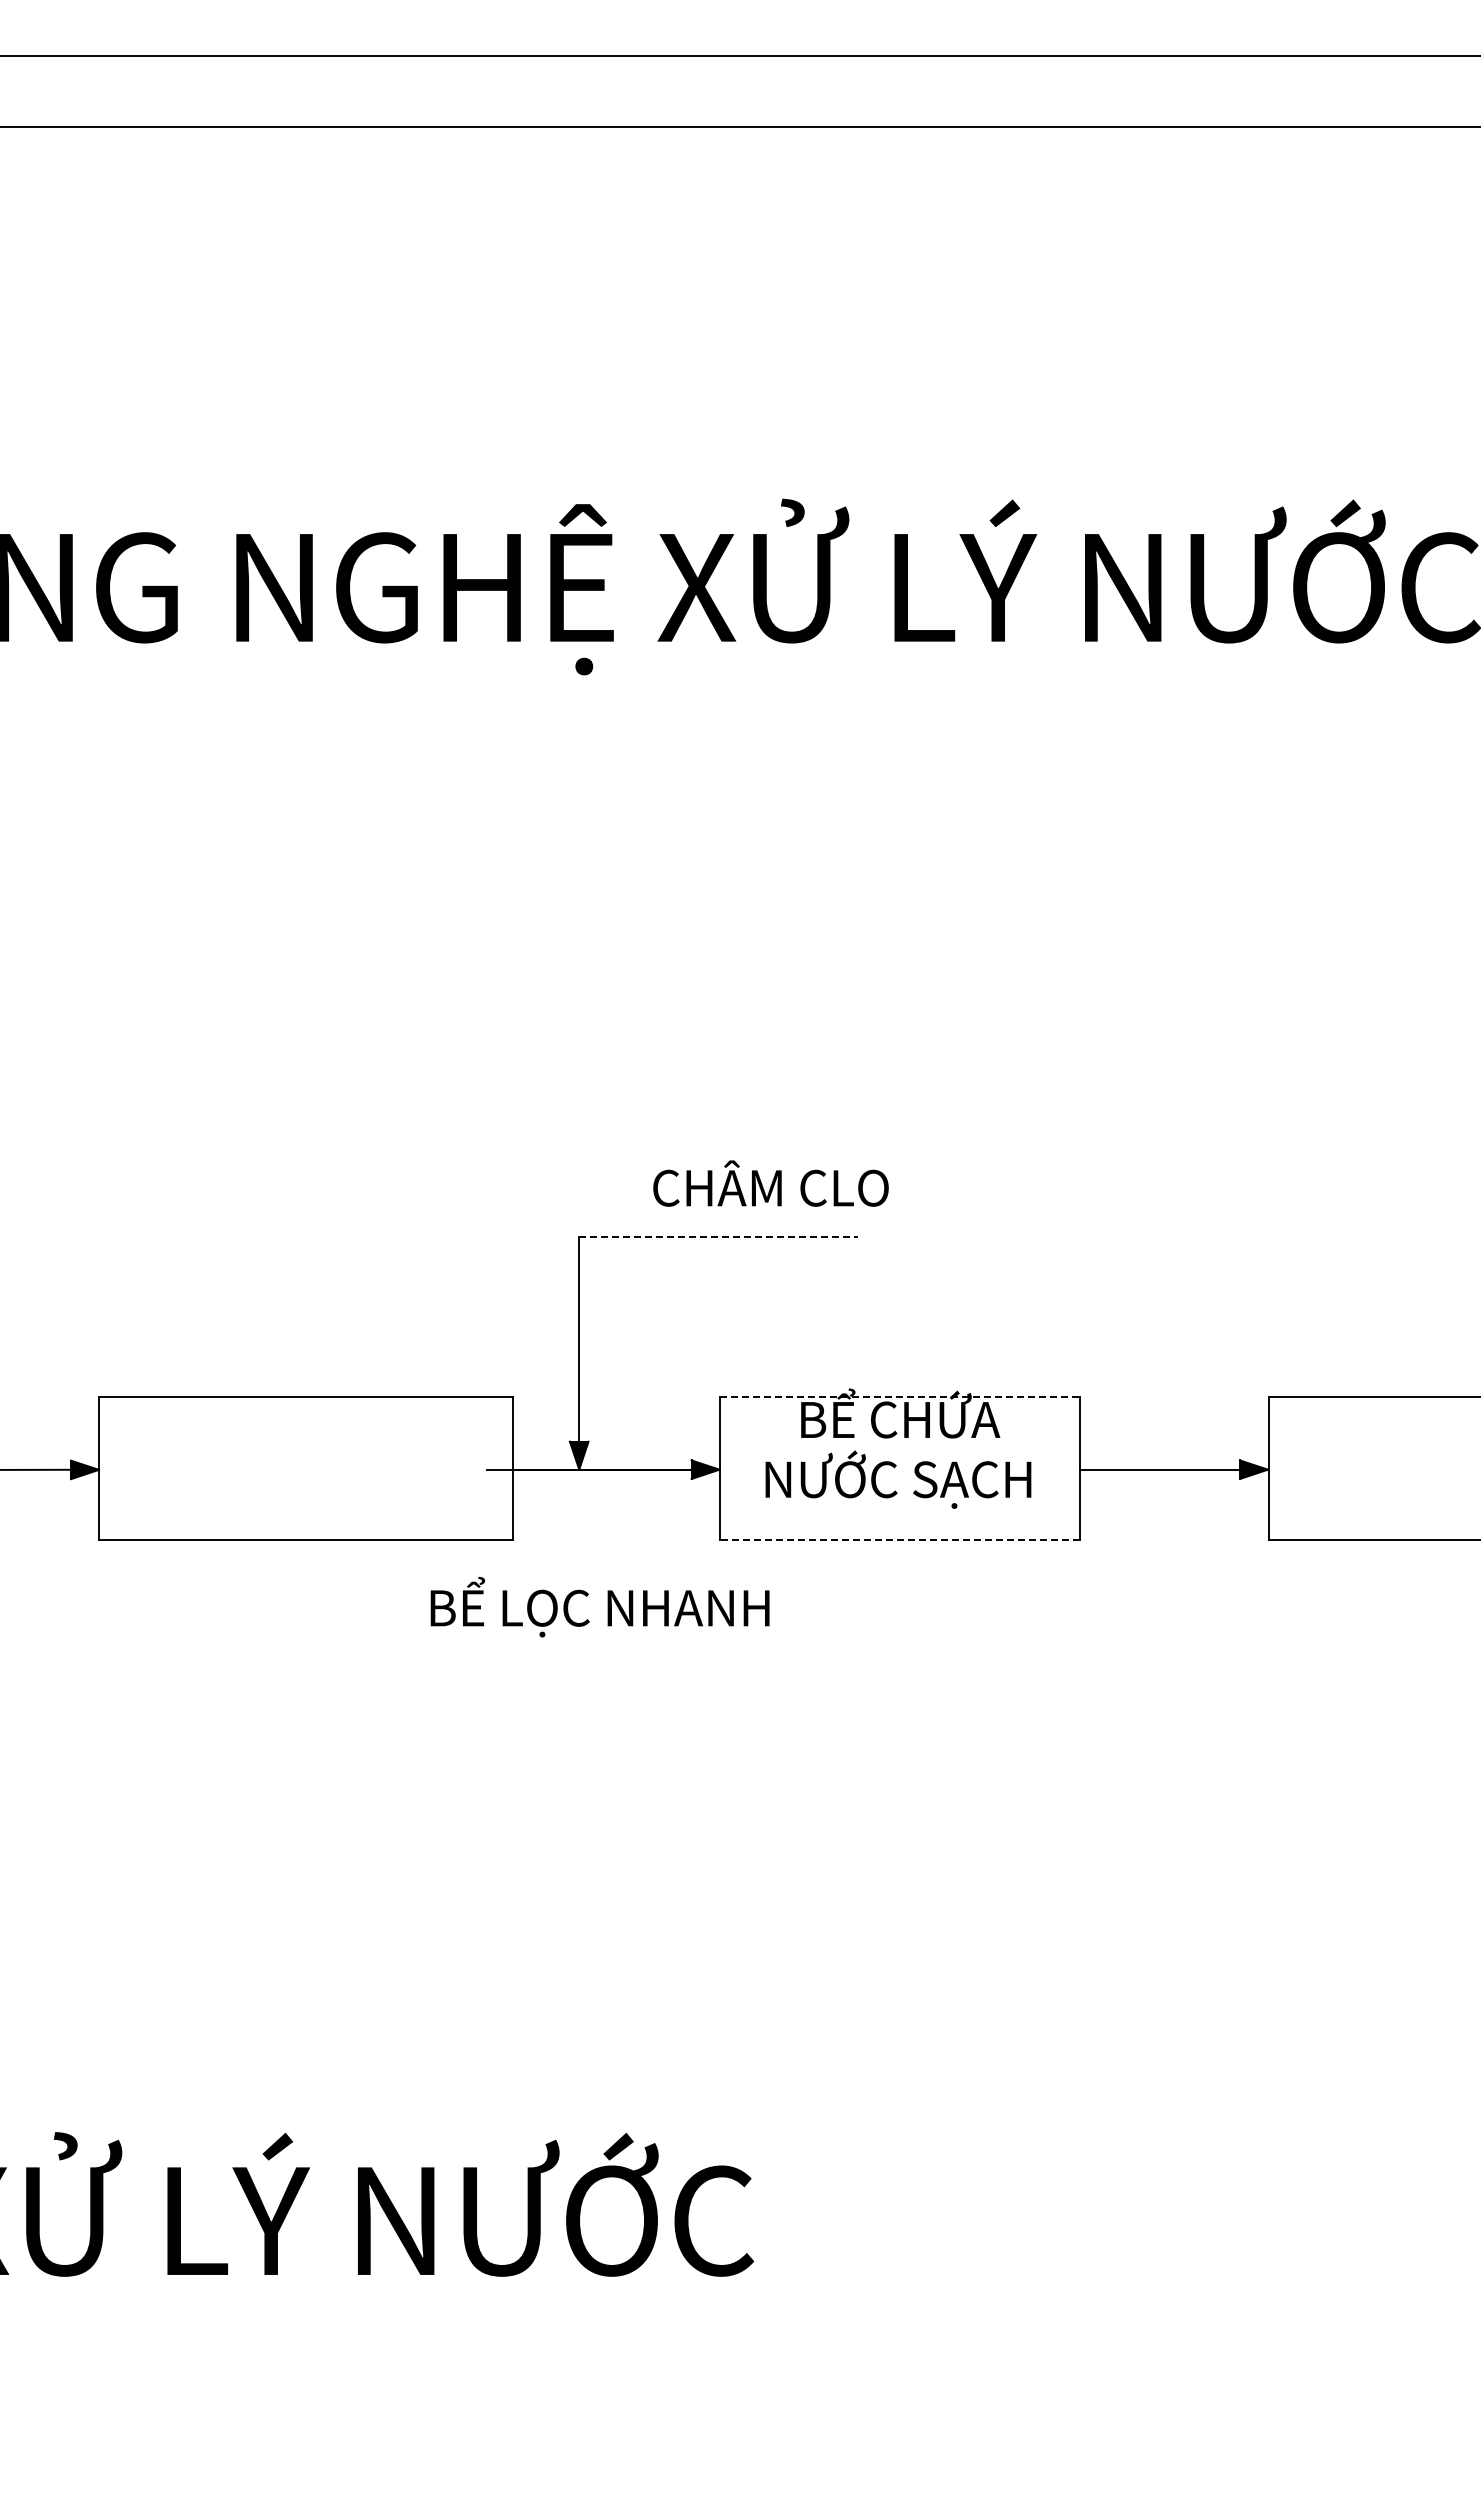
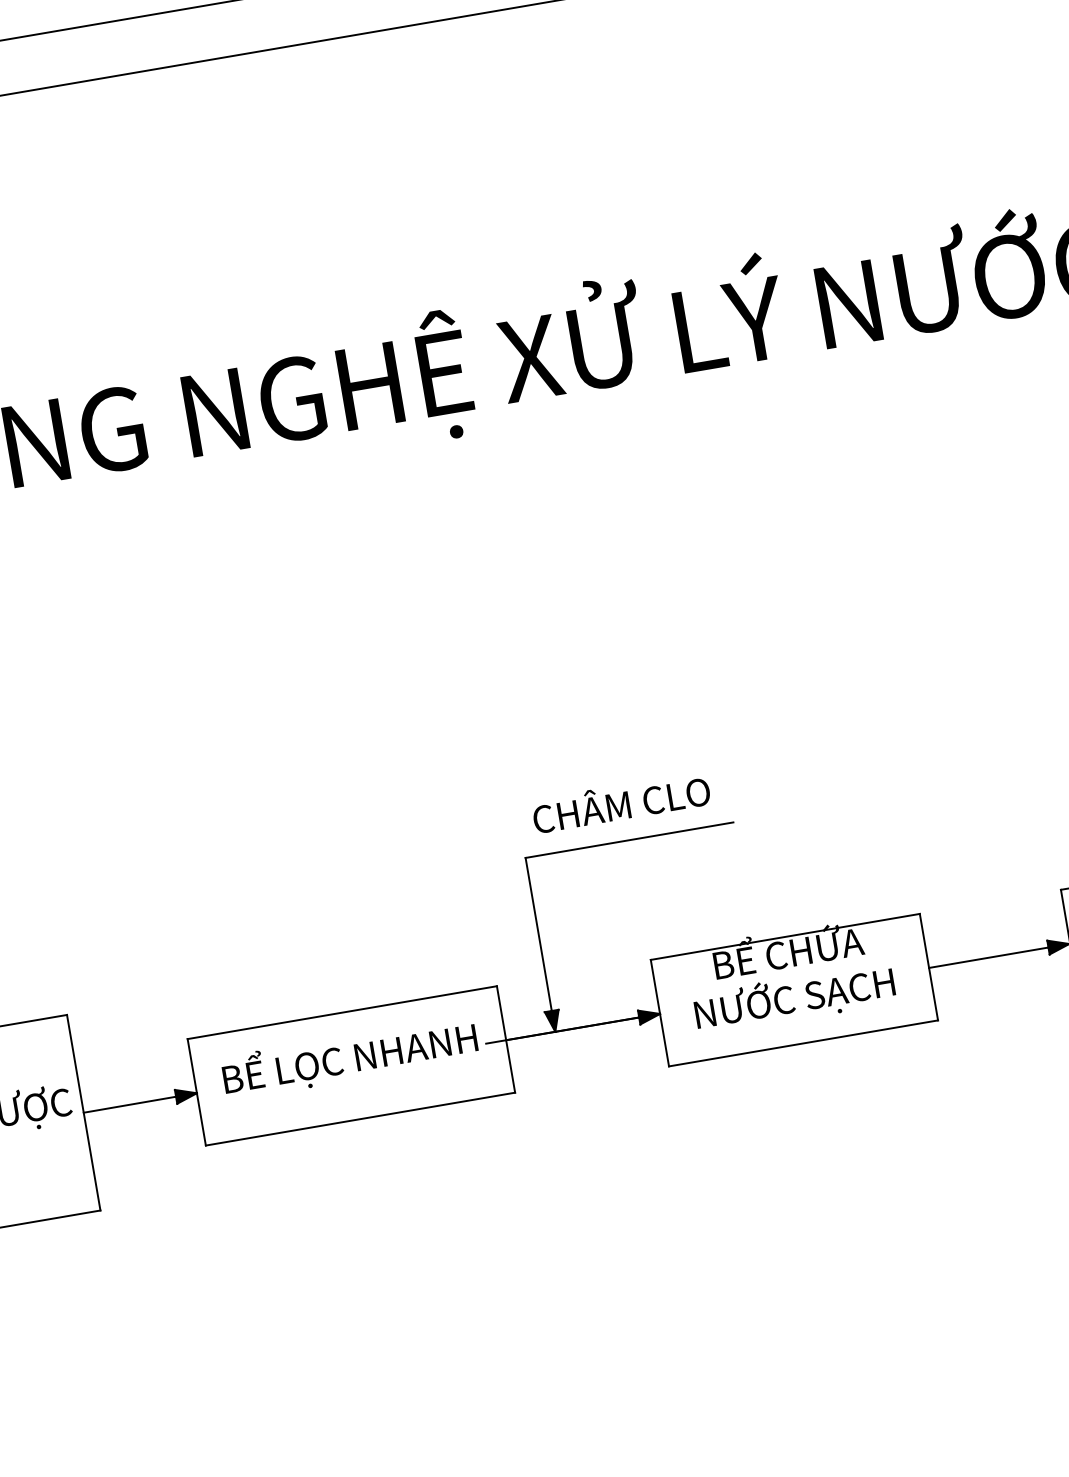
text: (770, 1183) -> (620, 802), moved
line: (718, 1236) -> (629, 840), dashed -> solid
line: (900, 1397) -> (785, 936), dashed -> solid
line: (899, 1539) -> (803, 1043), dashed -> solid
text: (599, 1606) -> (349, 1057), moved

